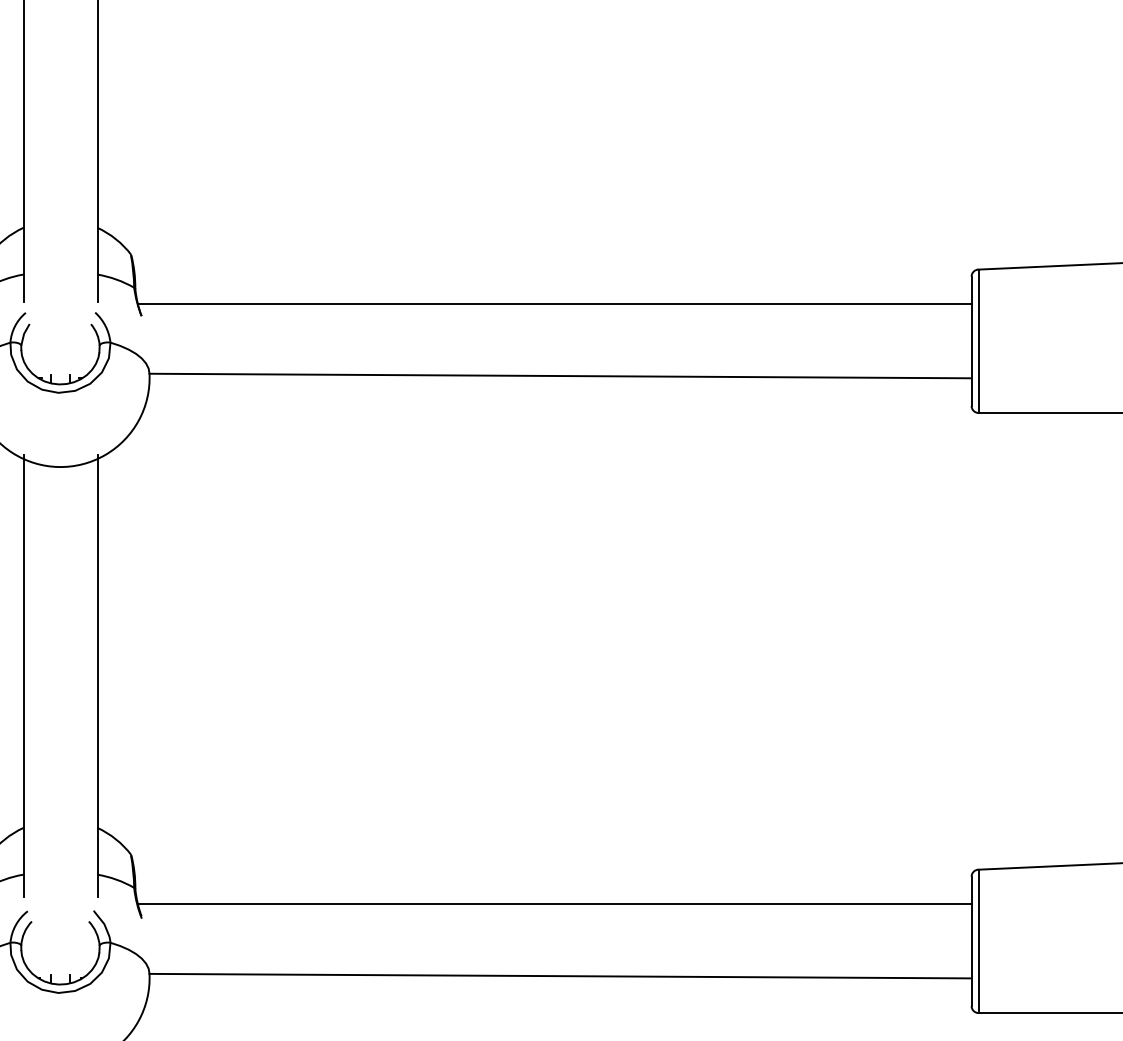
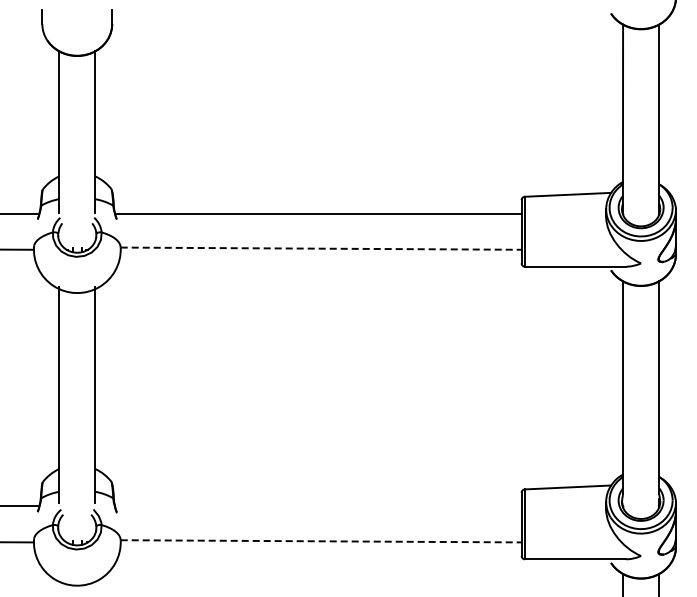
line: (561, 375) -> (321, 248), solid -> dashed
line: (555, 904) -> (318, 506), removed
line: (561, 976) -> (321, 541), solid -> dashed

